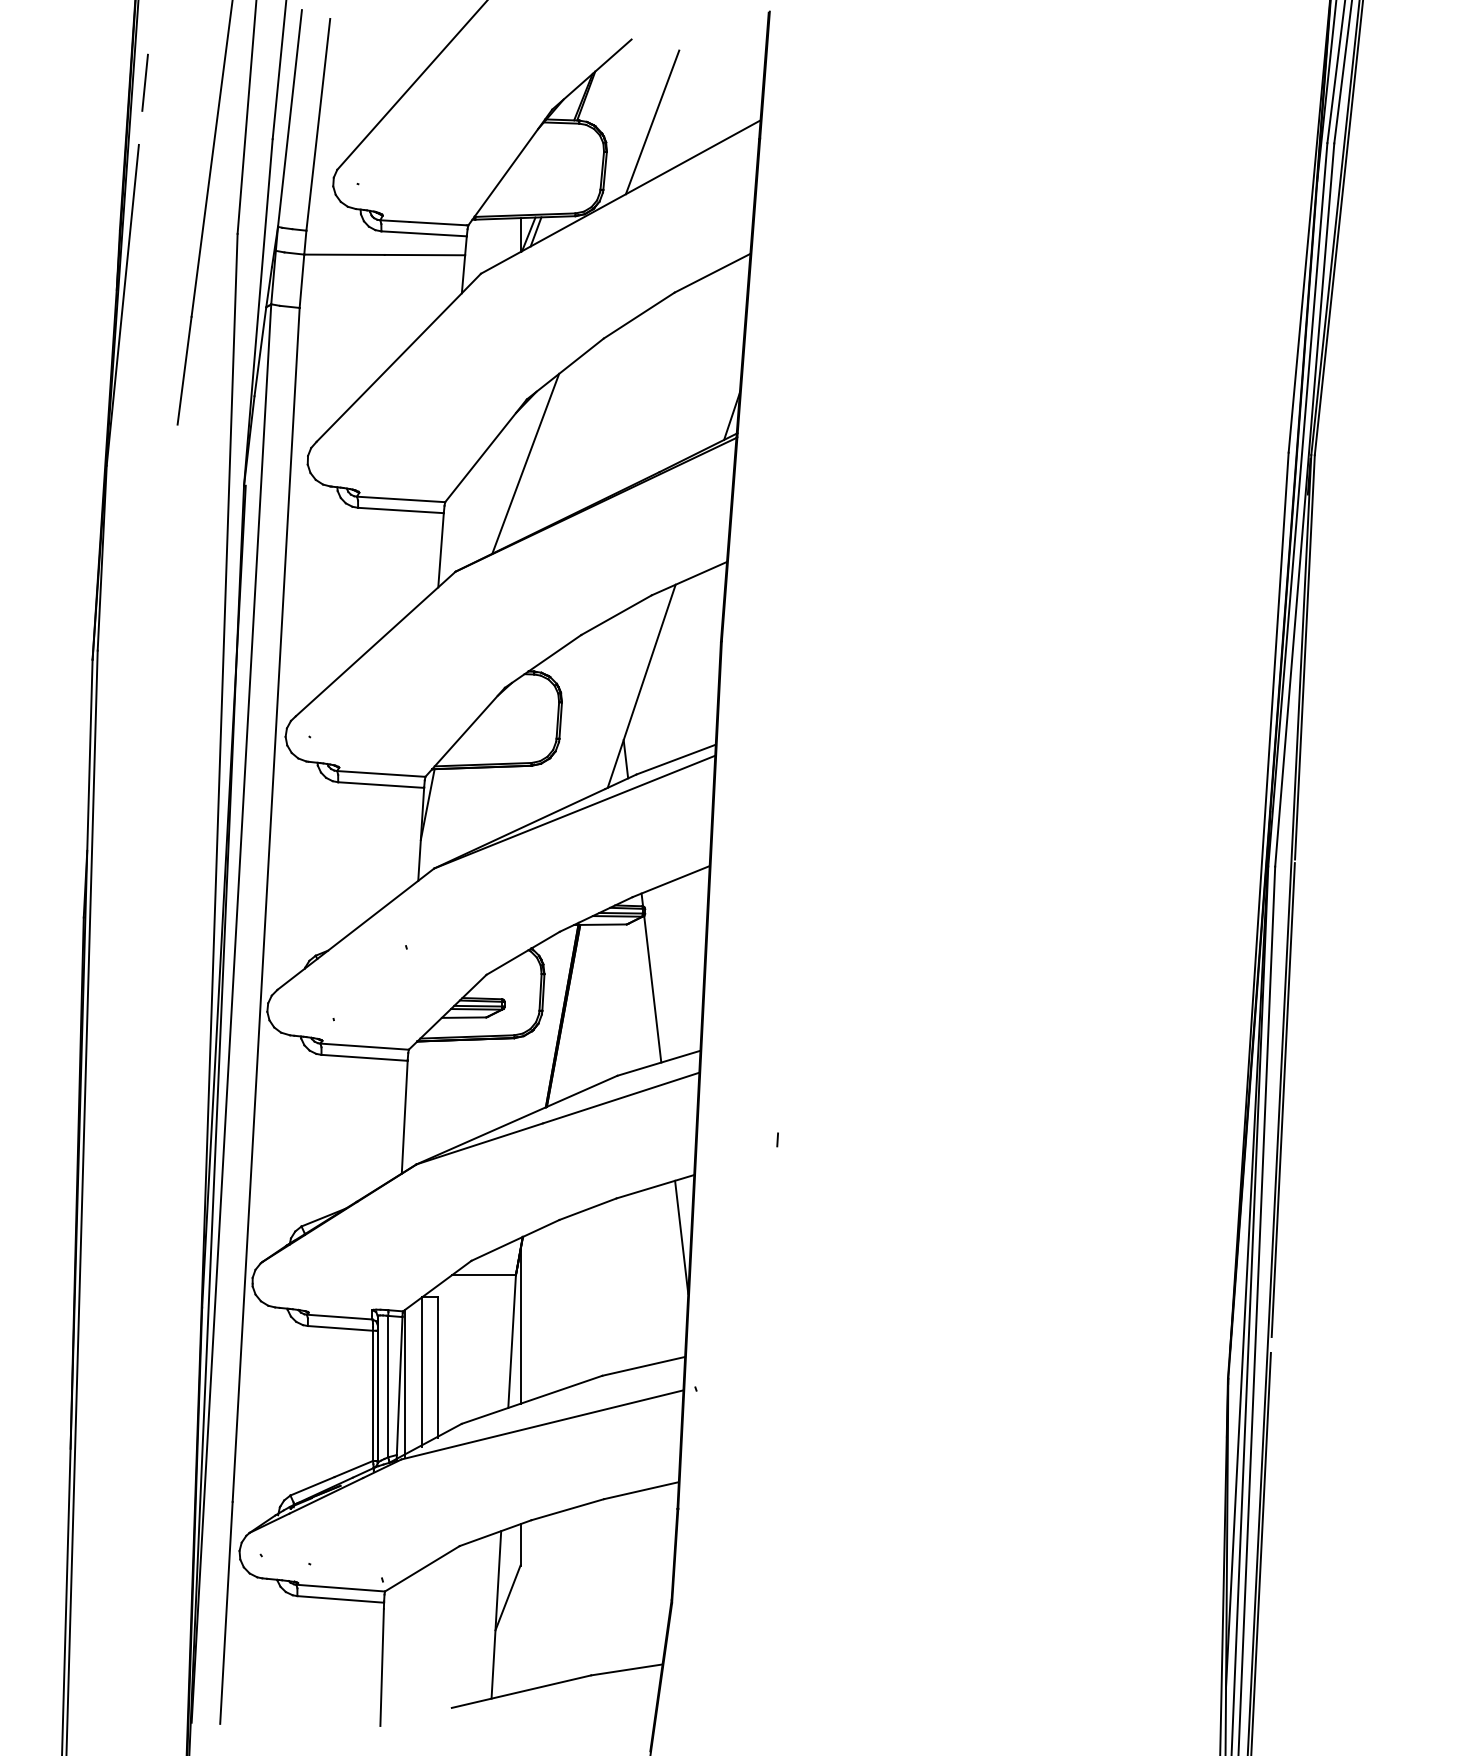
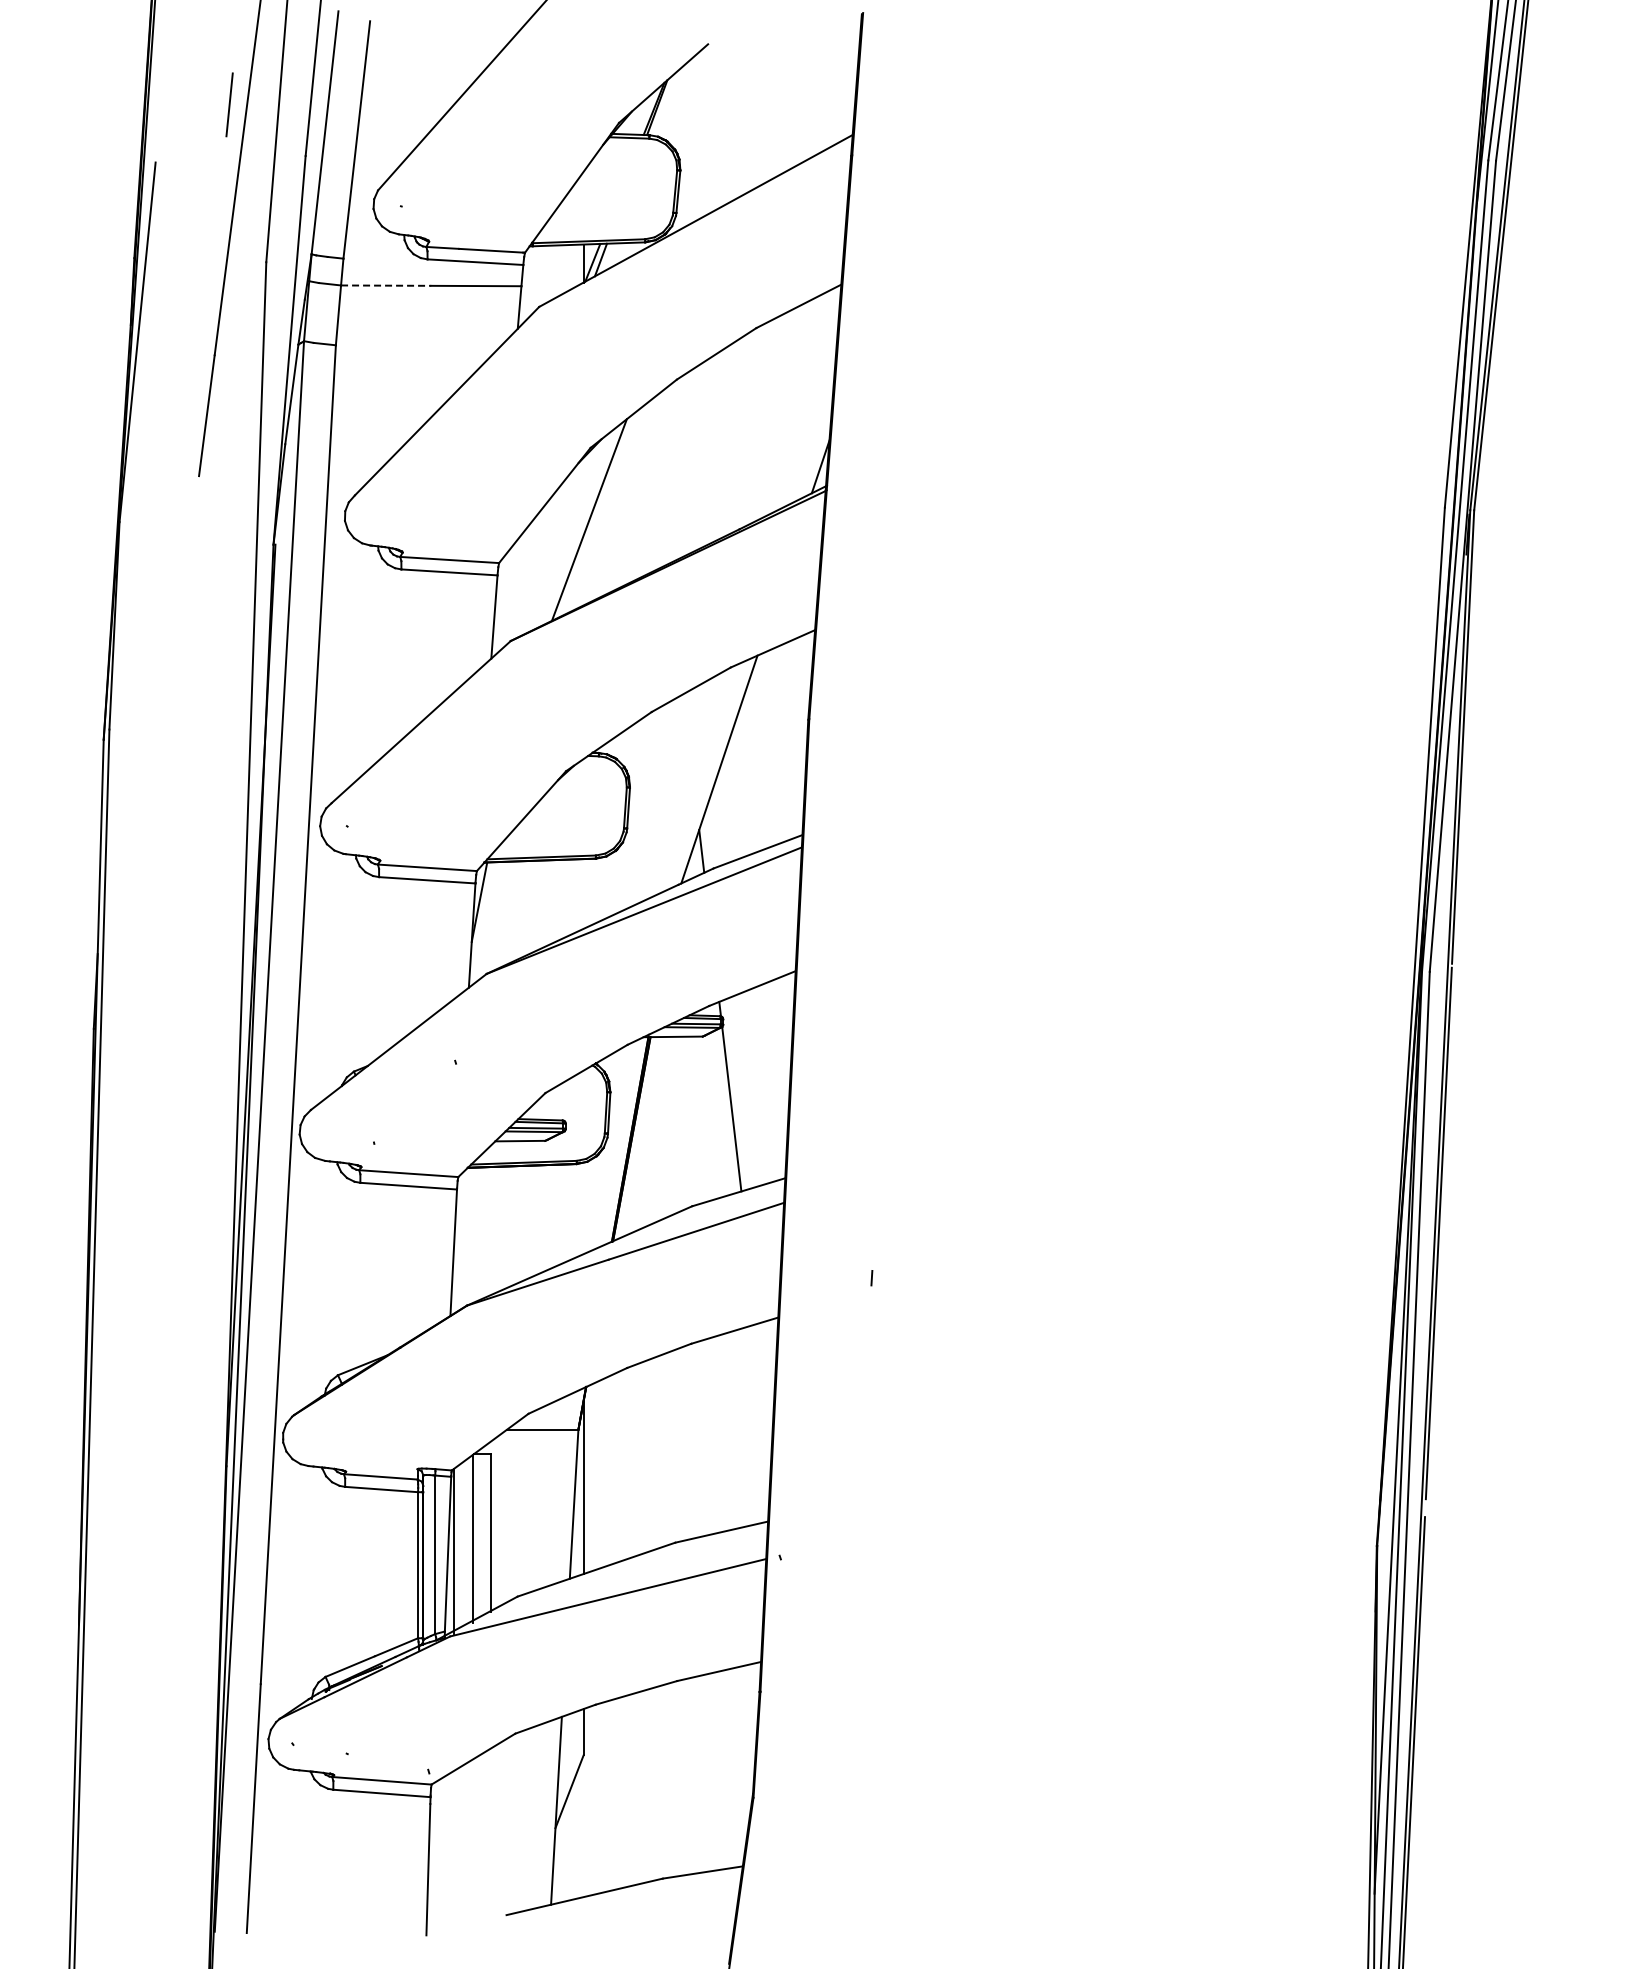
line: (145, 82) -> (229, 104), moved
line: (652, 121) -> (731, 136), removed
line: (344, 254) -> (386, 285), solid -> dashed
line: (681, 1237) -> (763, 1387), removed

